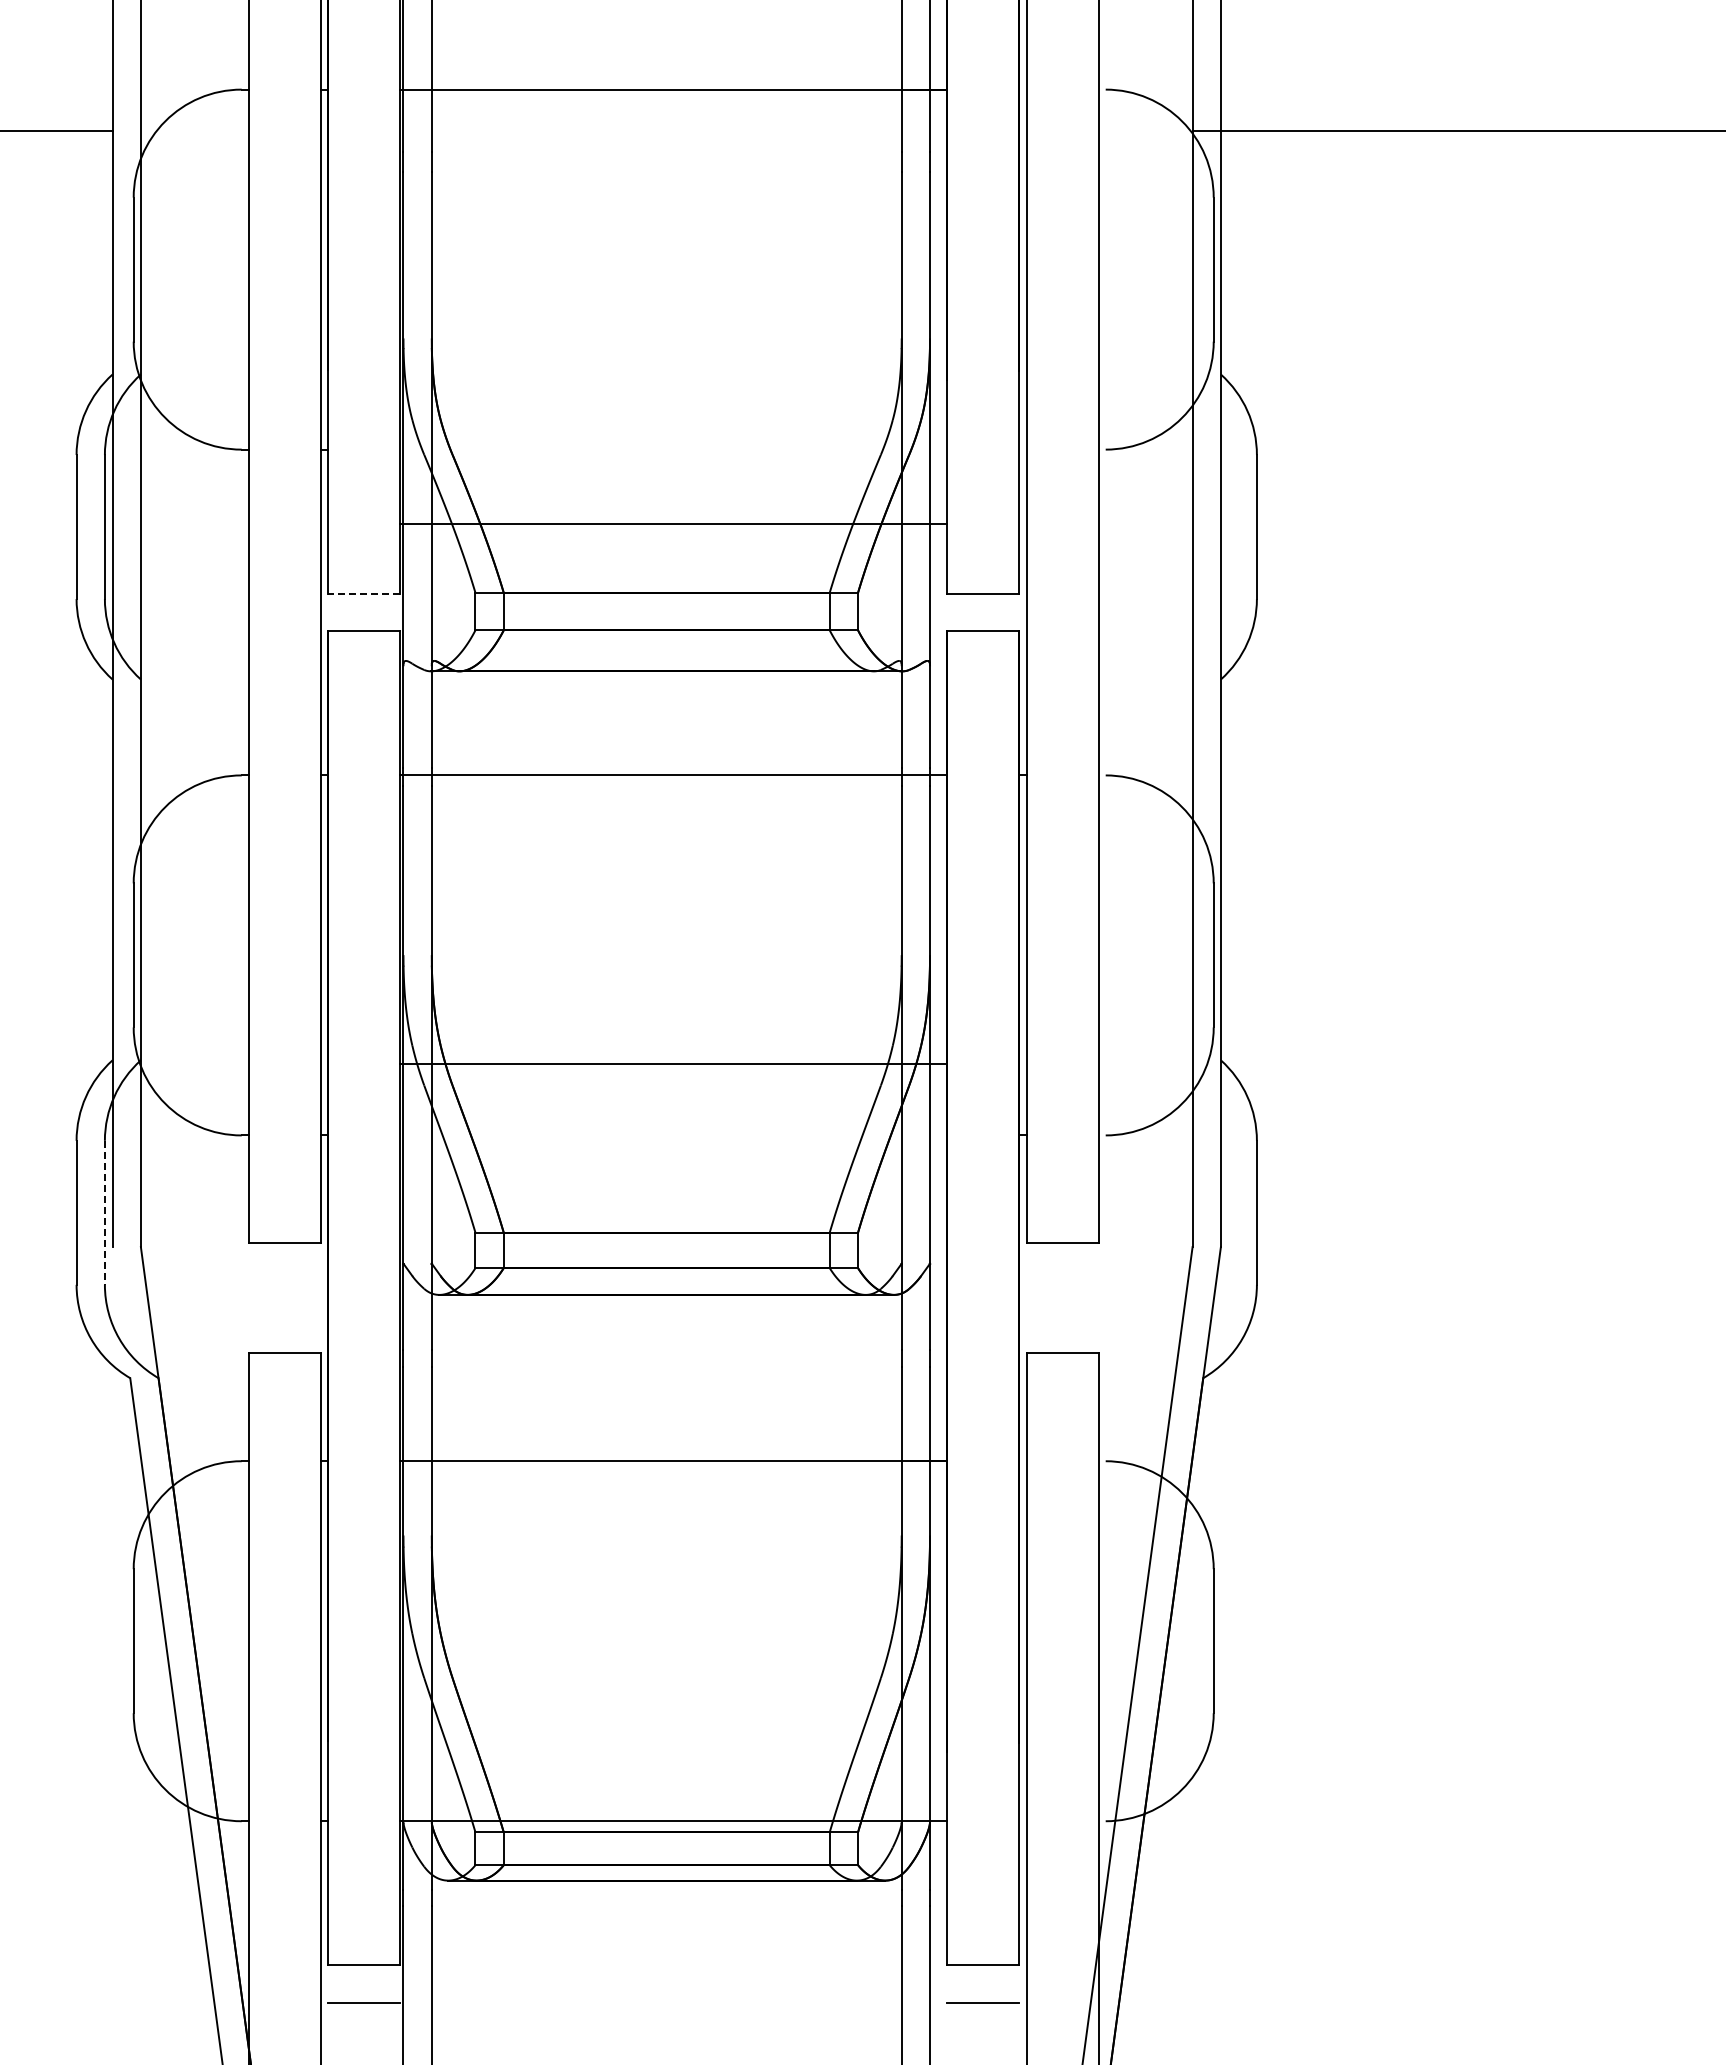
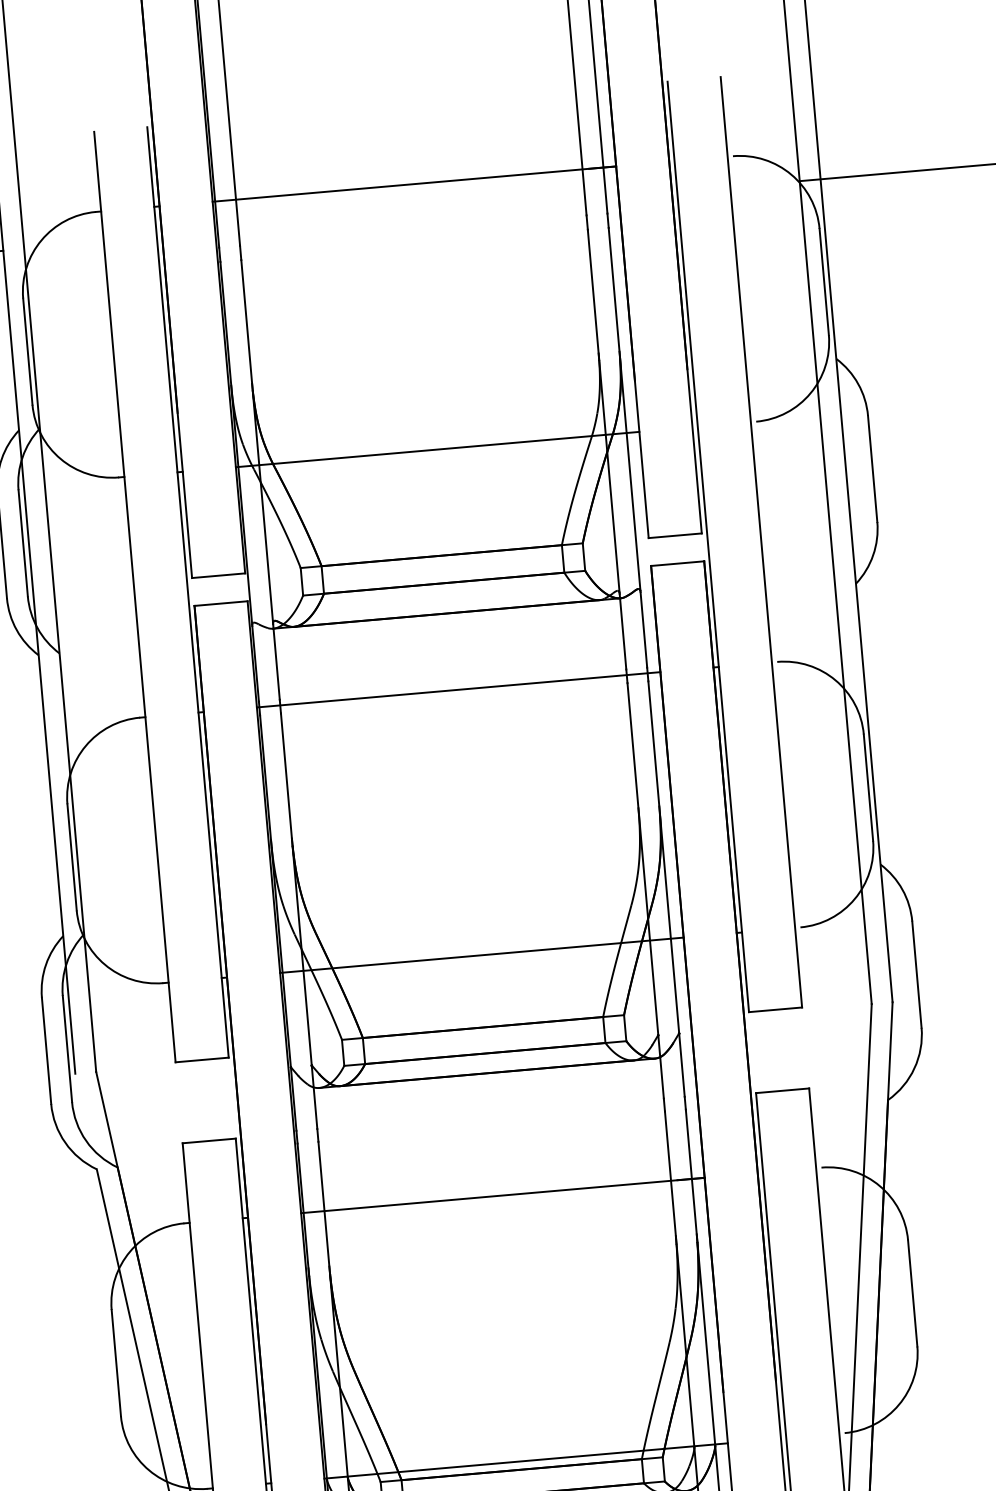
line: (673, 523) -> (437, 449), moved
line: (363, 593) -> (218, 575), dashed -> solid
line: (673, 1064) -> (481, 955), moved
line: (104, 1213) -> (67, 1049), dashed -> solid

